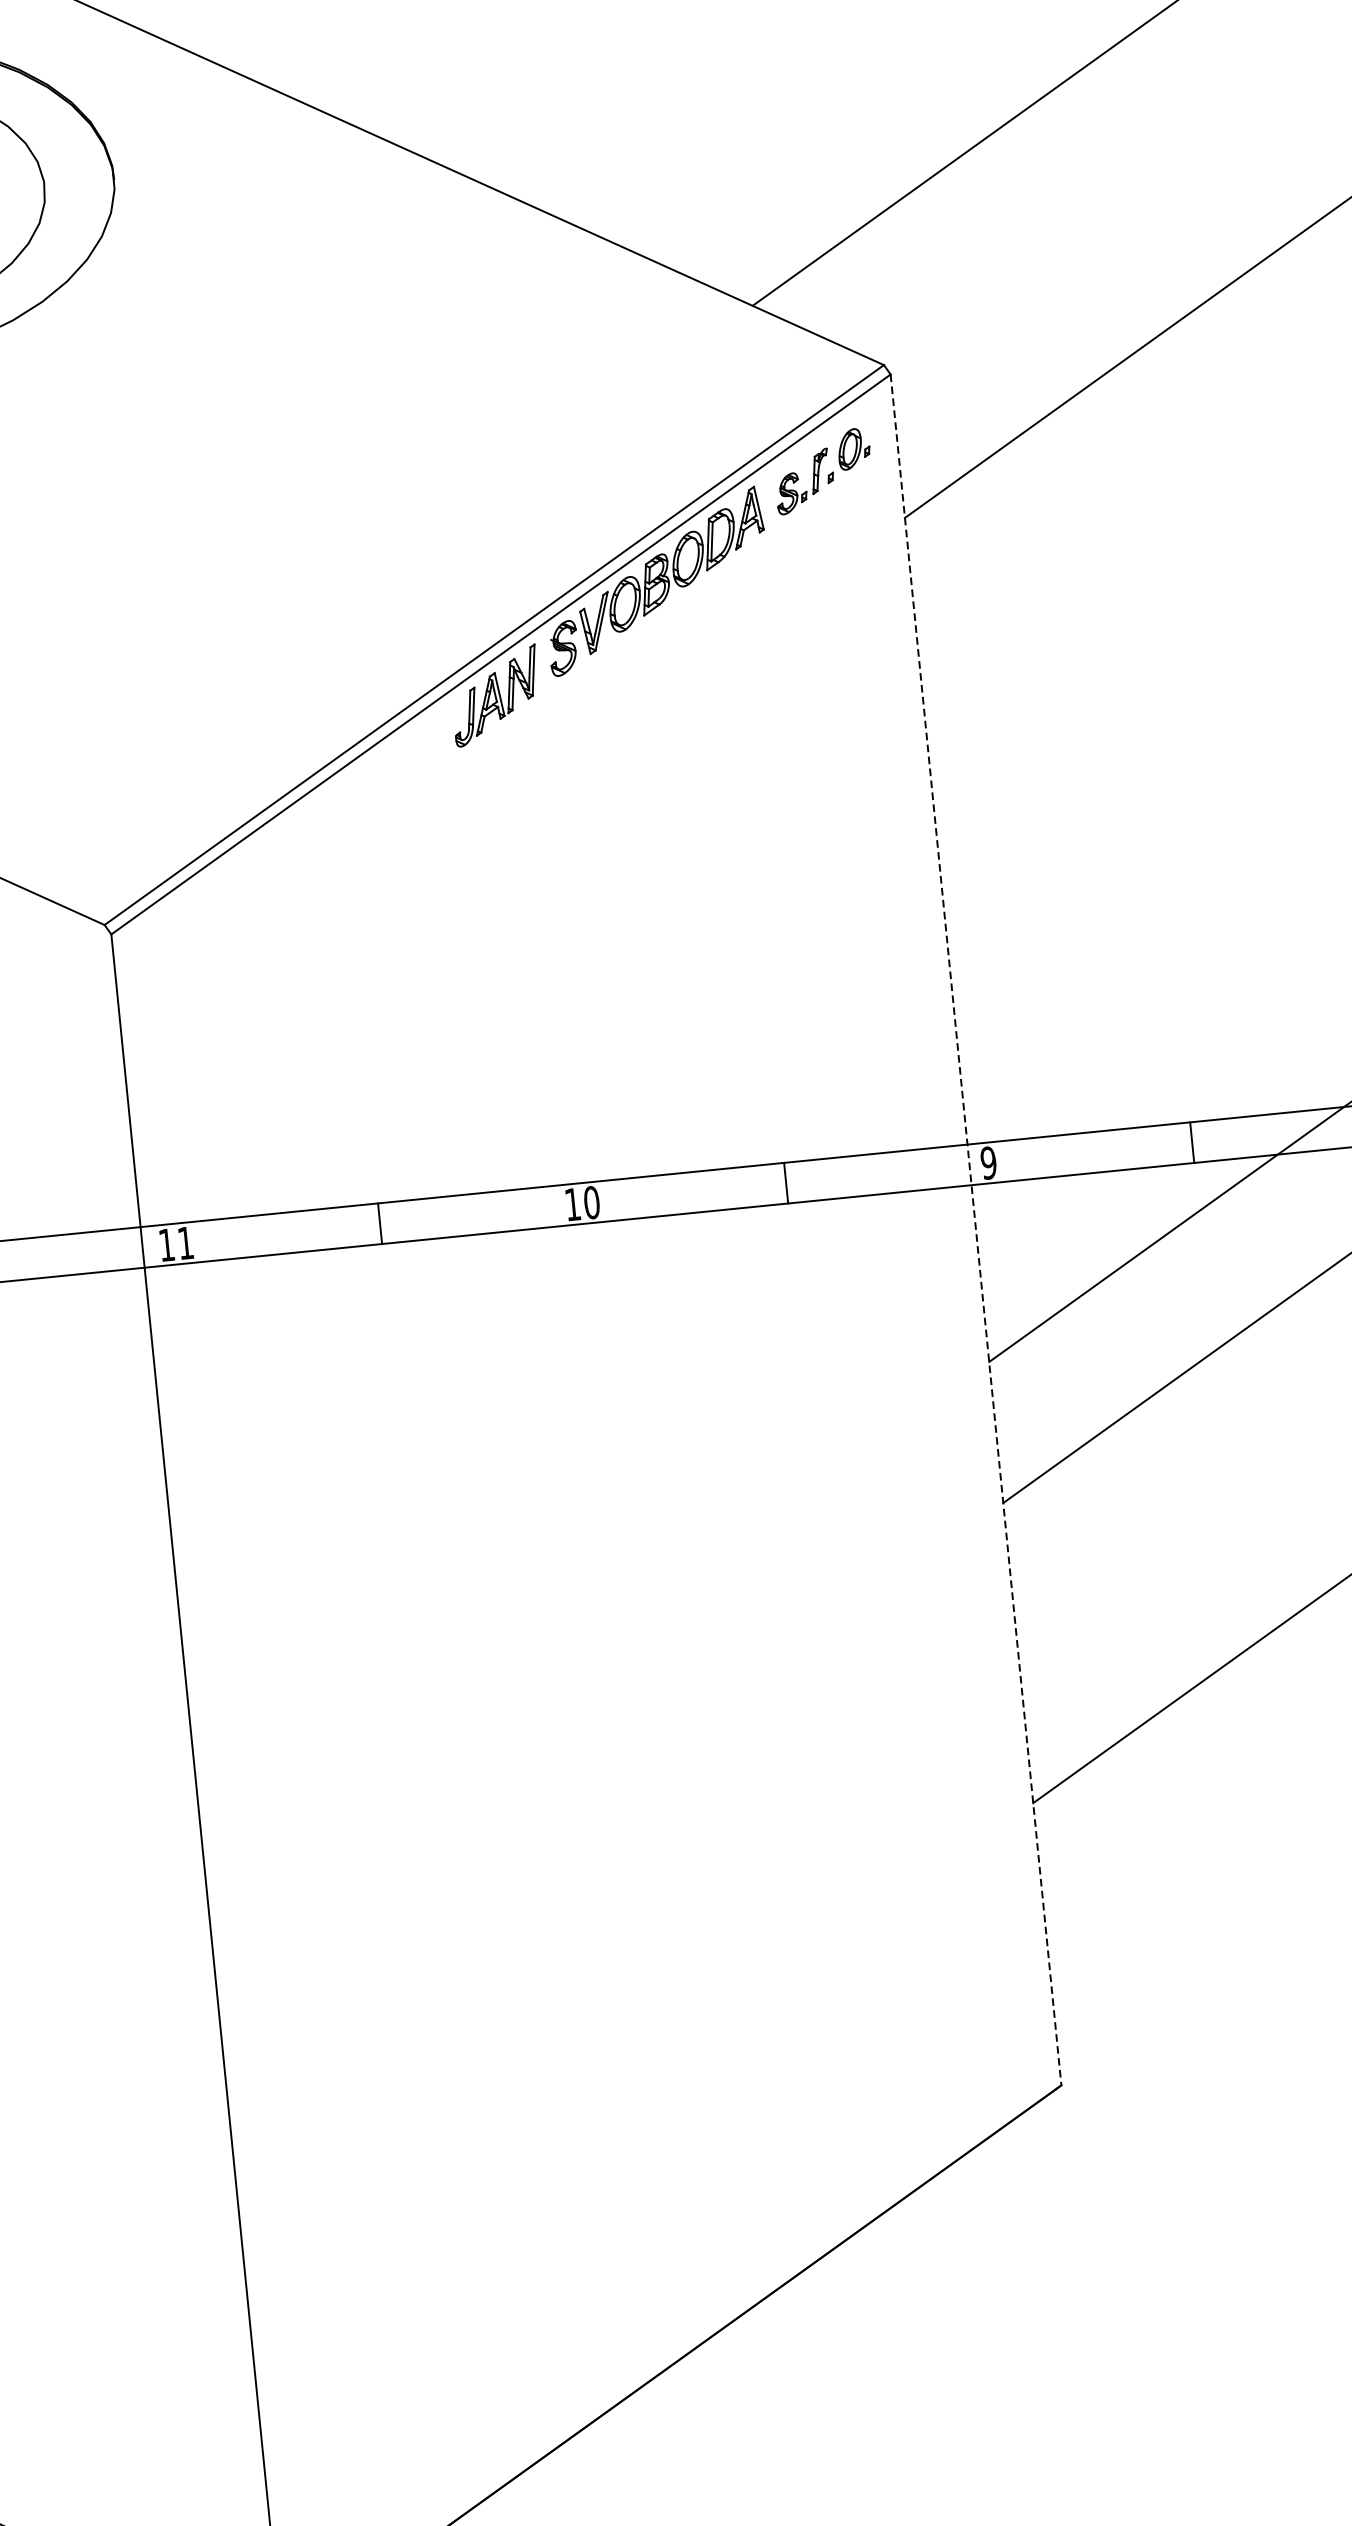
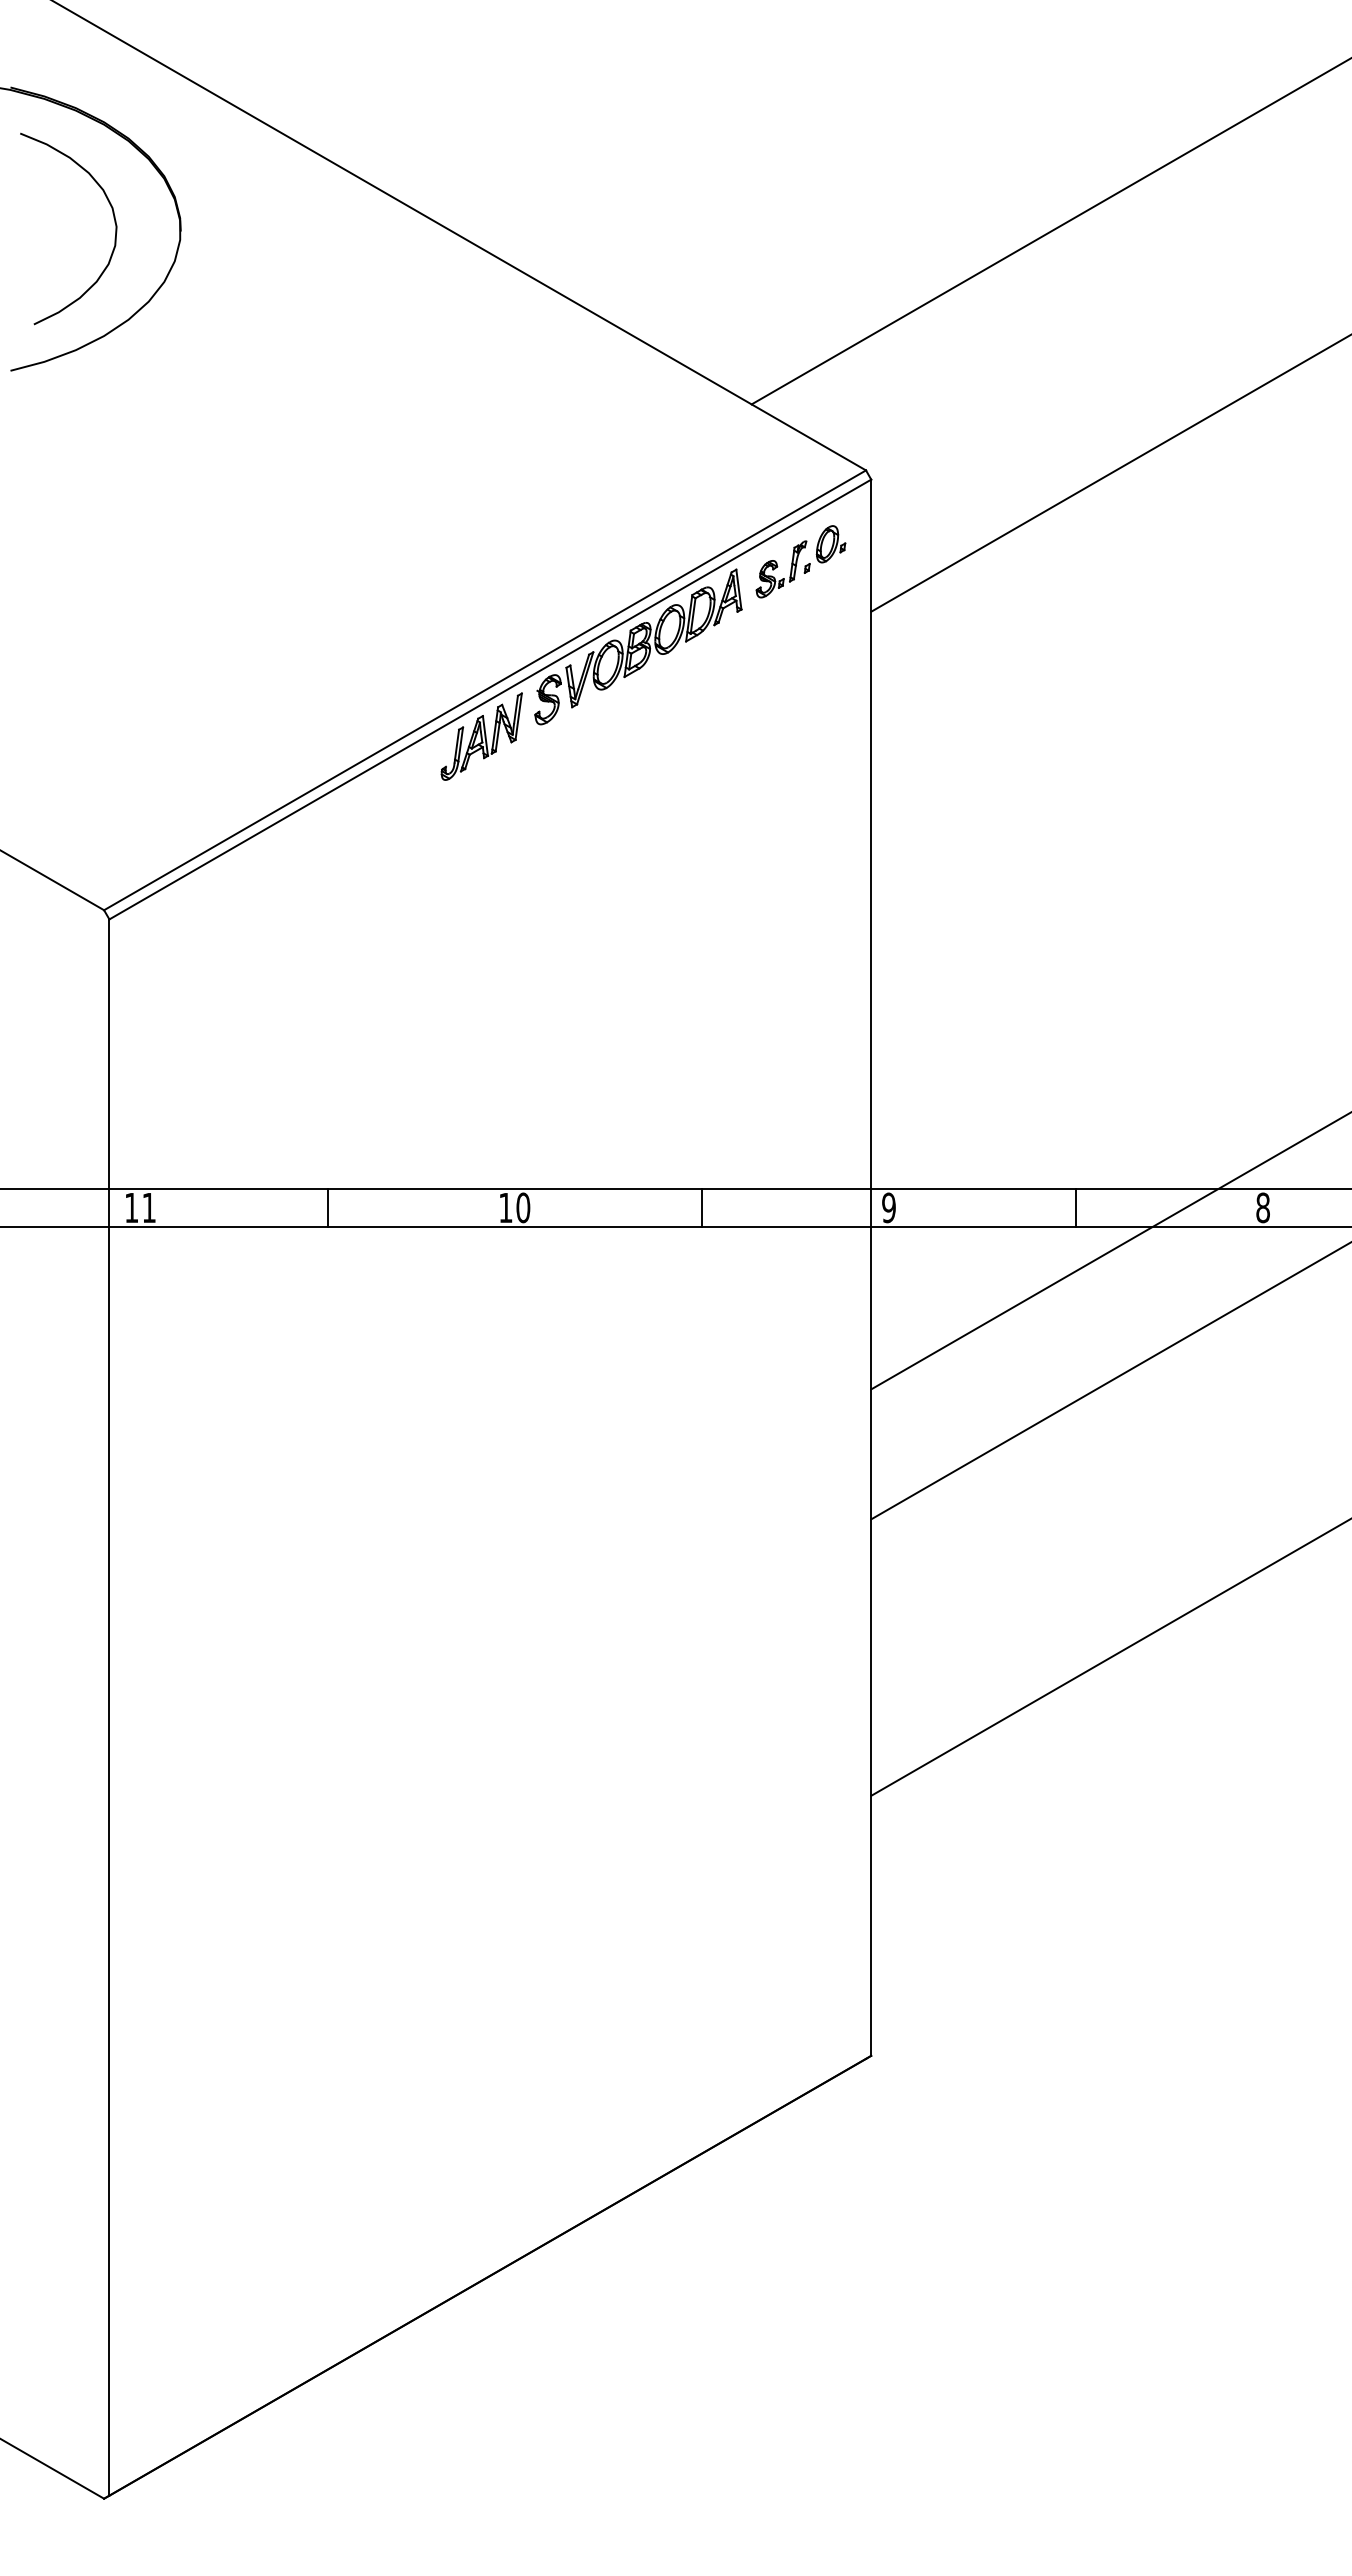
line: (976, 1230) -> (871, 1268), dashed -> solid

